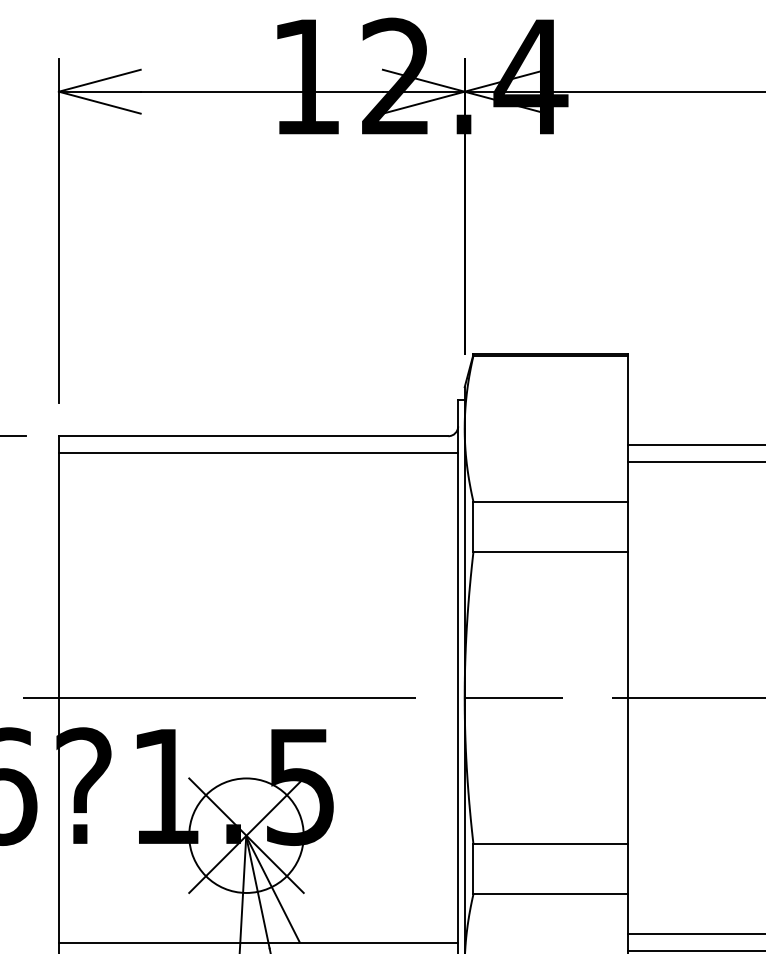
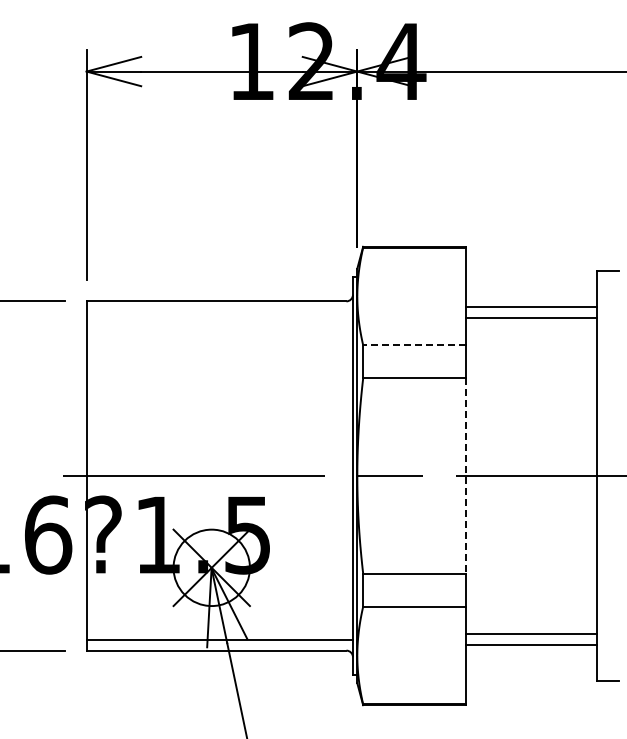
line: (258, 452) -> (219, 312), removed
line: (550, 502) -> (414, 345), solid -> dashed
line: (628, 698) -> (466, 476), solid -> dashed

